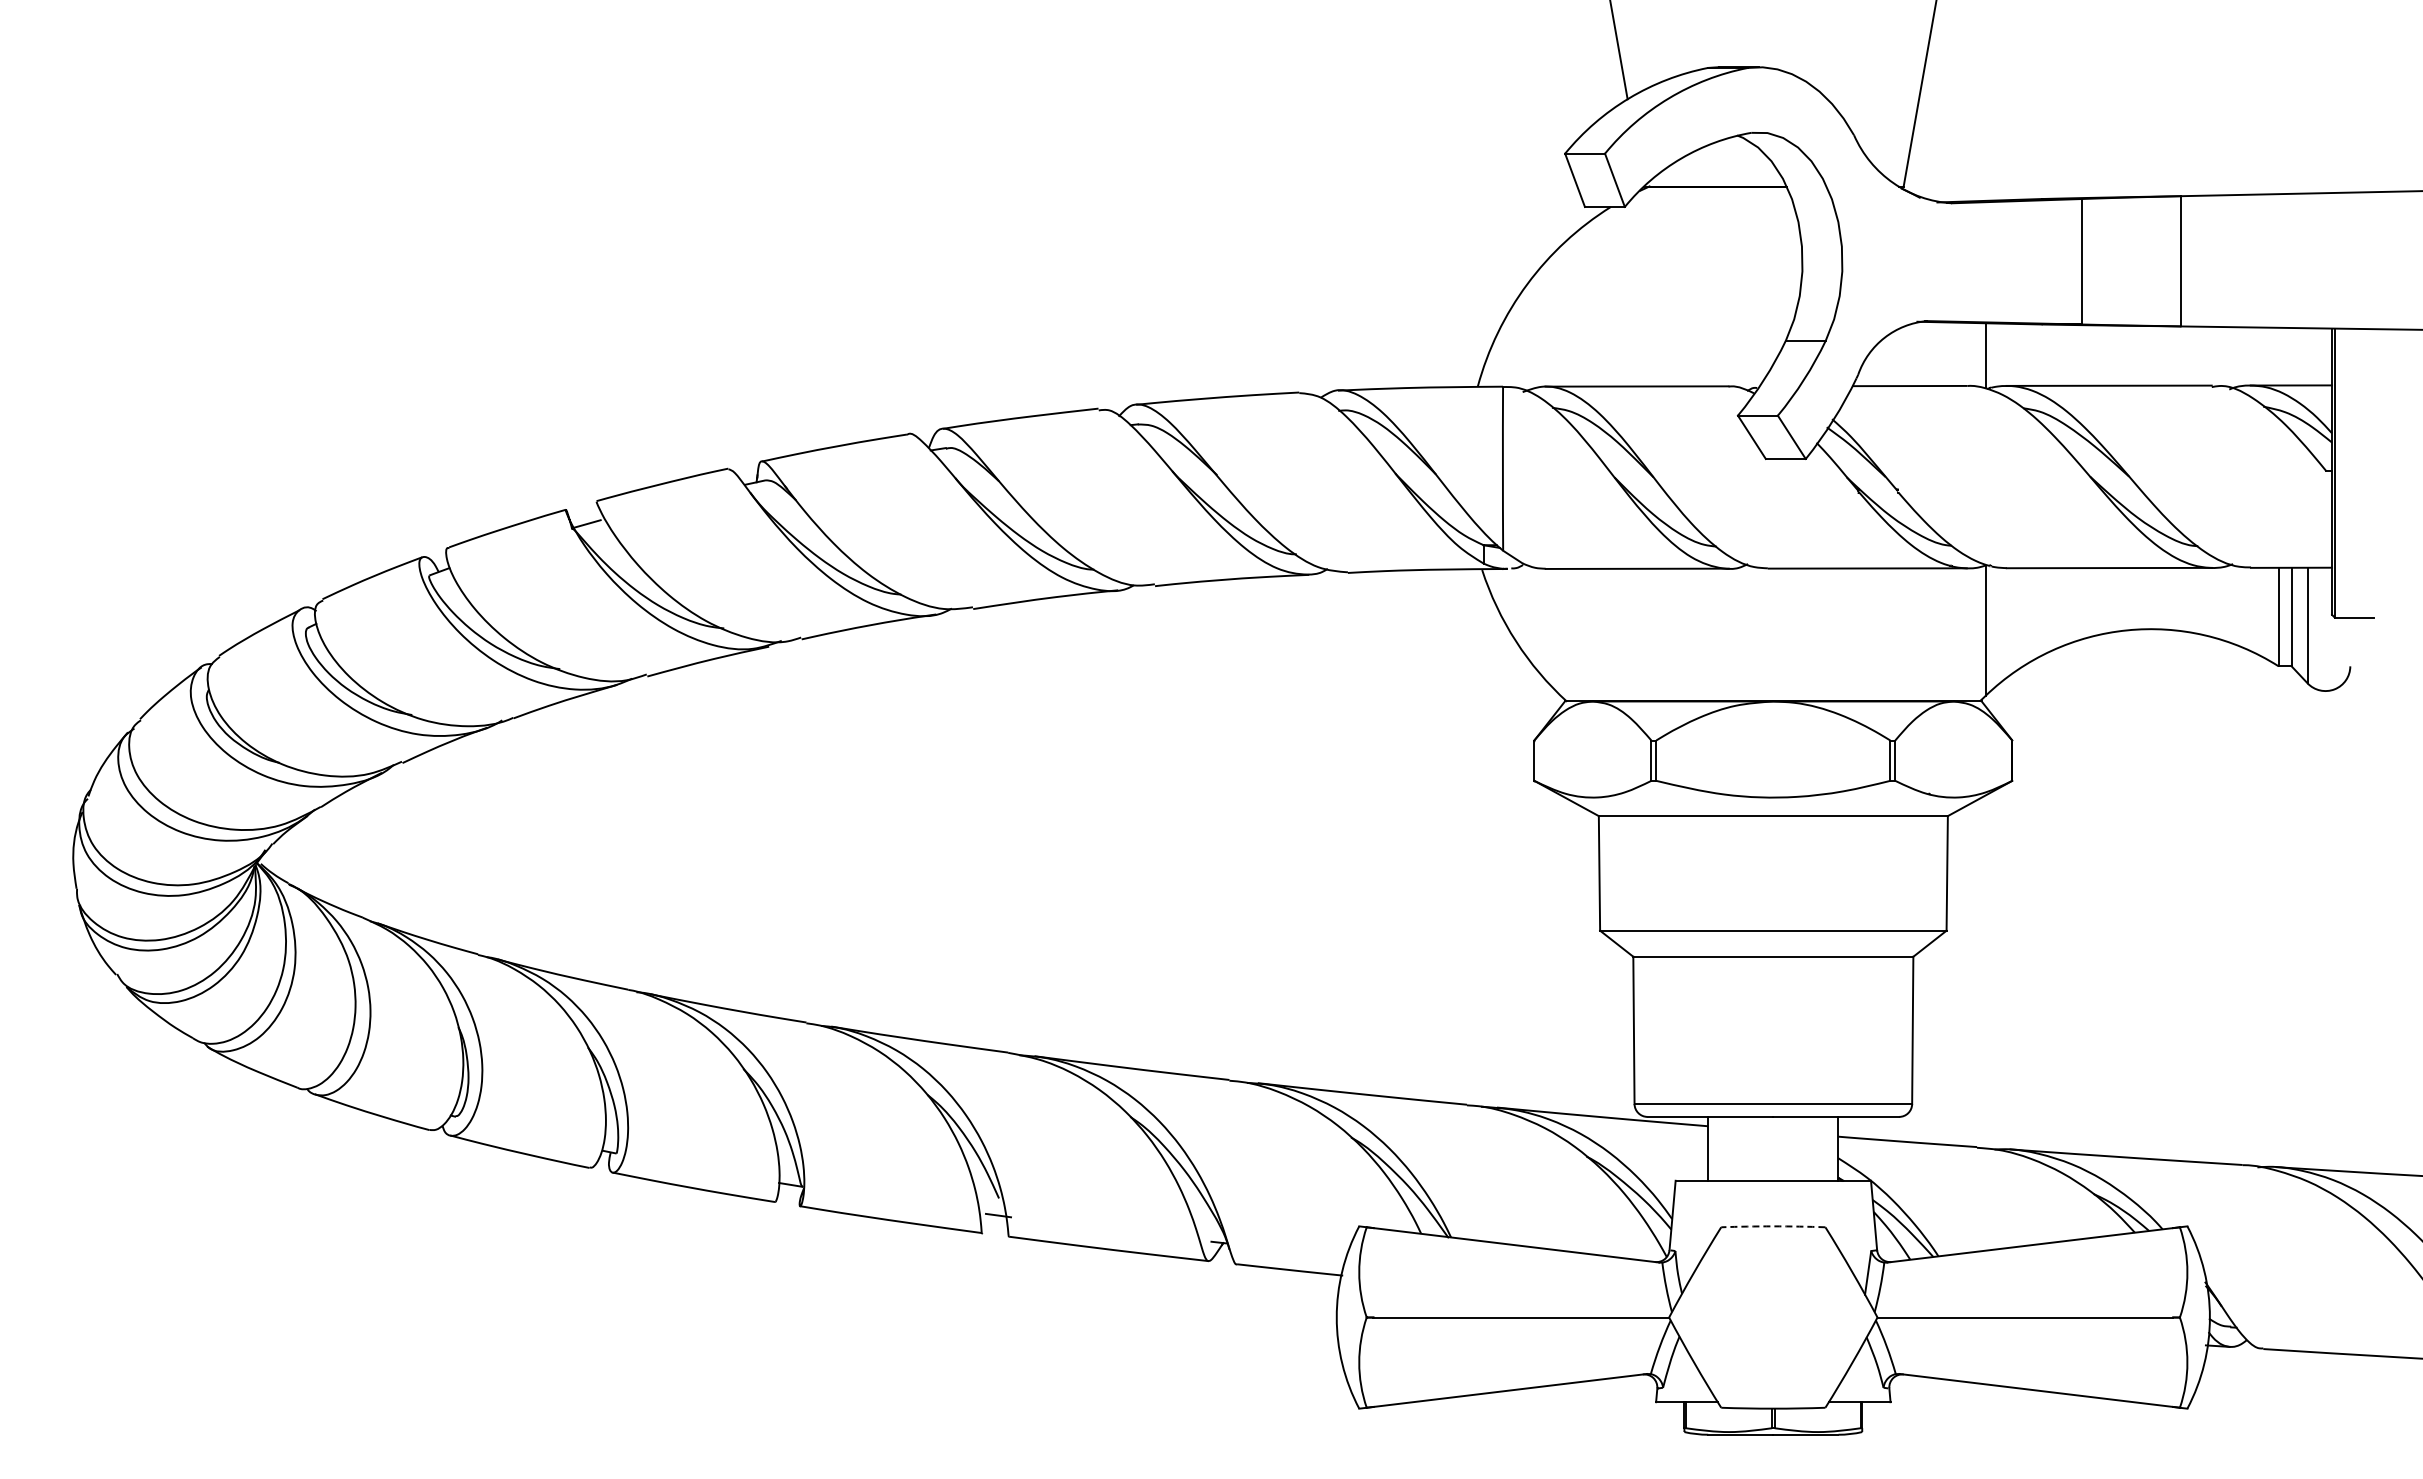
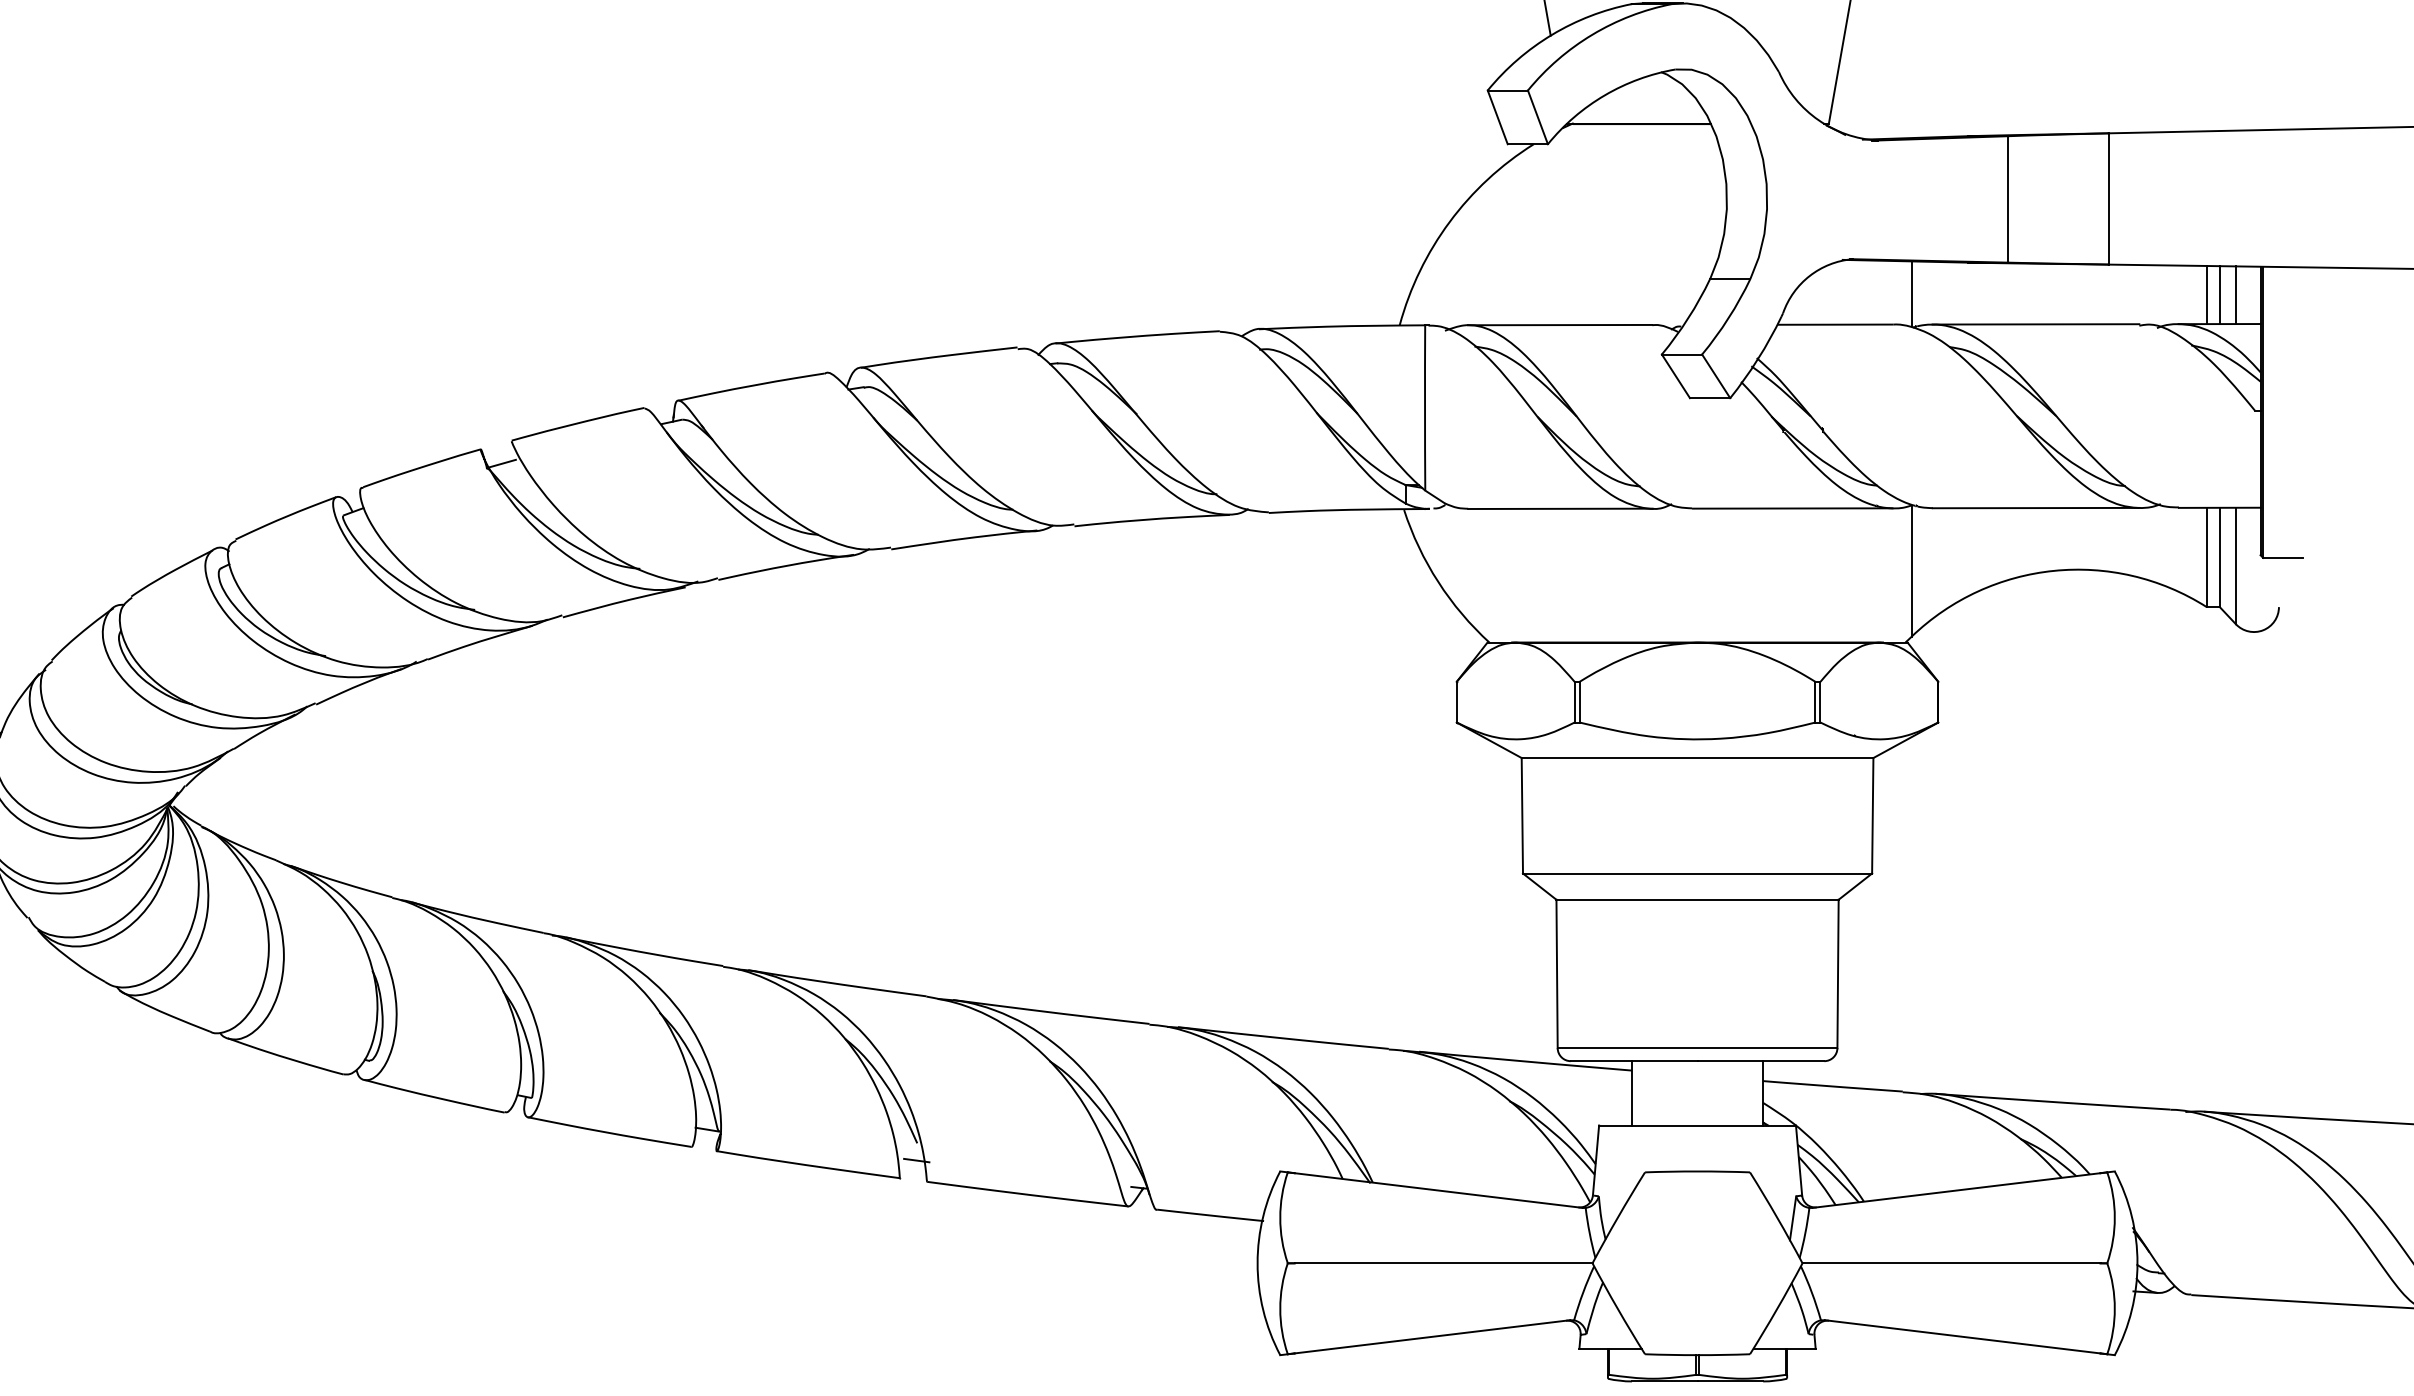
line: (2278, 355) -> (2206, 293), added
line: (2291, 355) -> (2219, 293), added
line: (2307, 356) -> (2235, 294), added
arc: (1773, 1226) -> (1697, 1171), dashed -> solid

